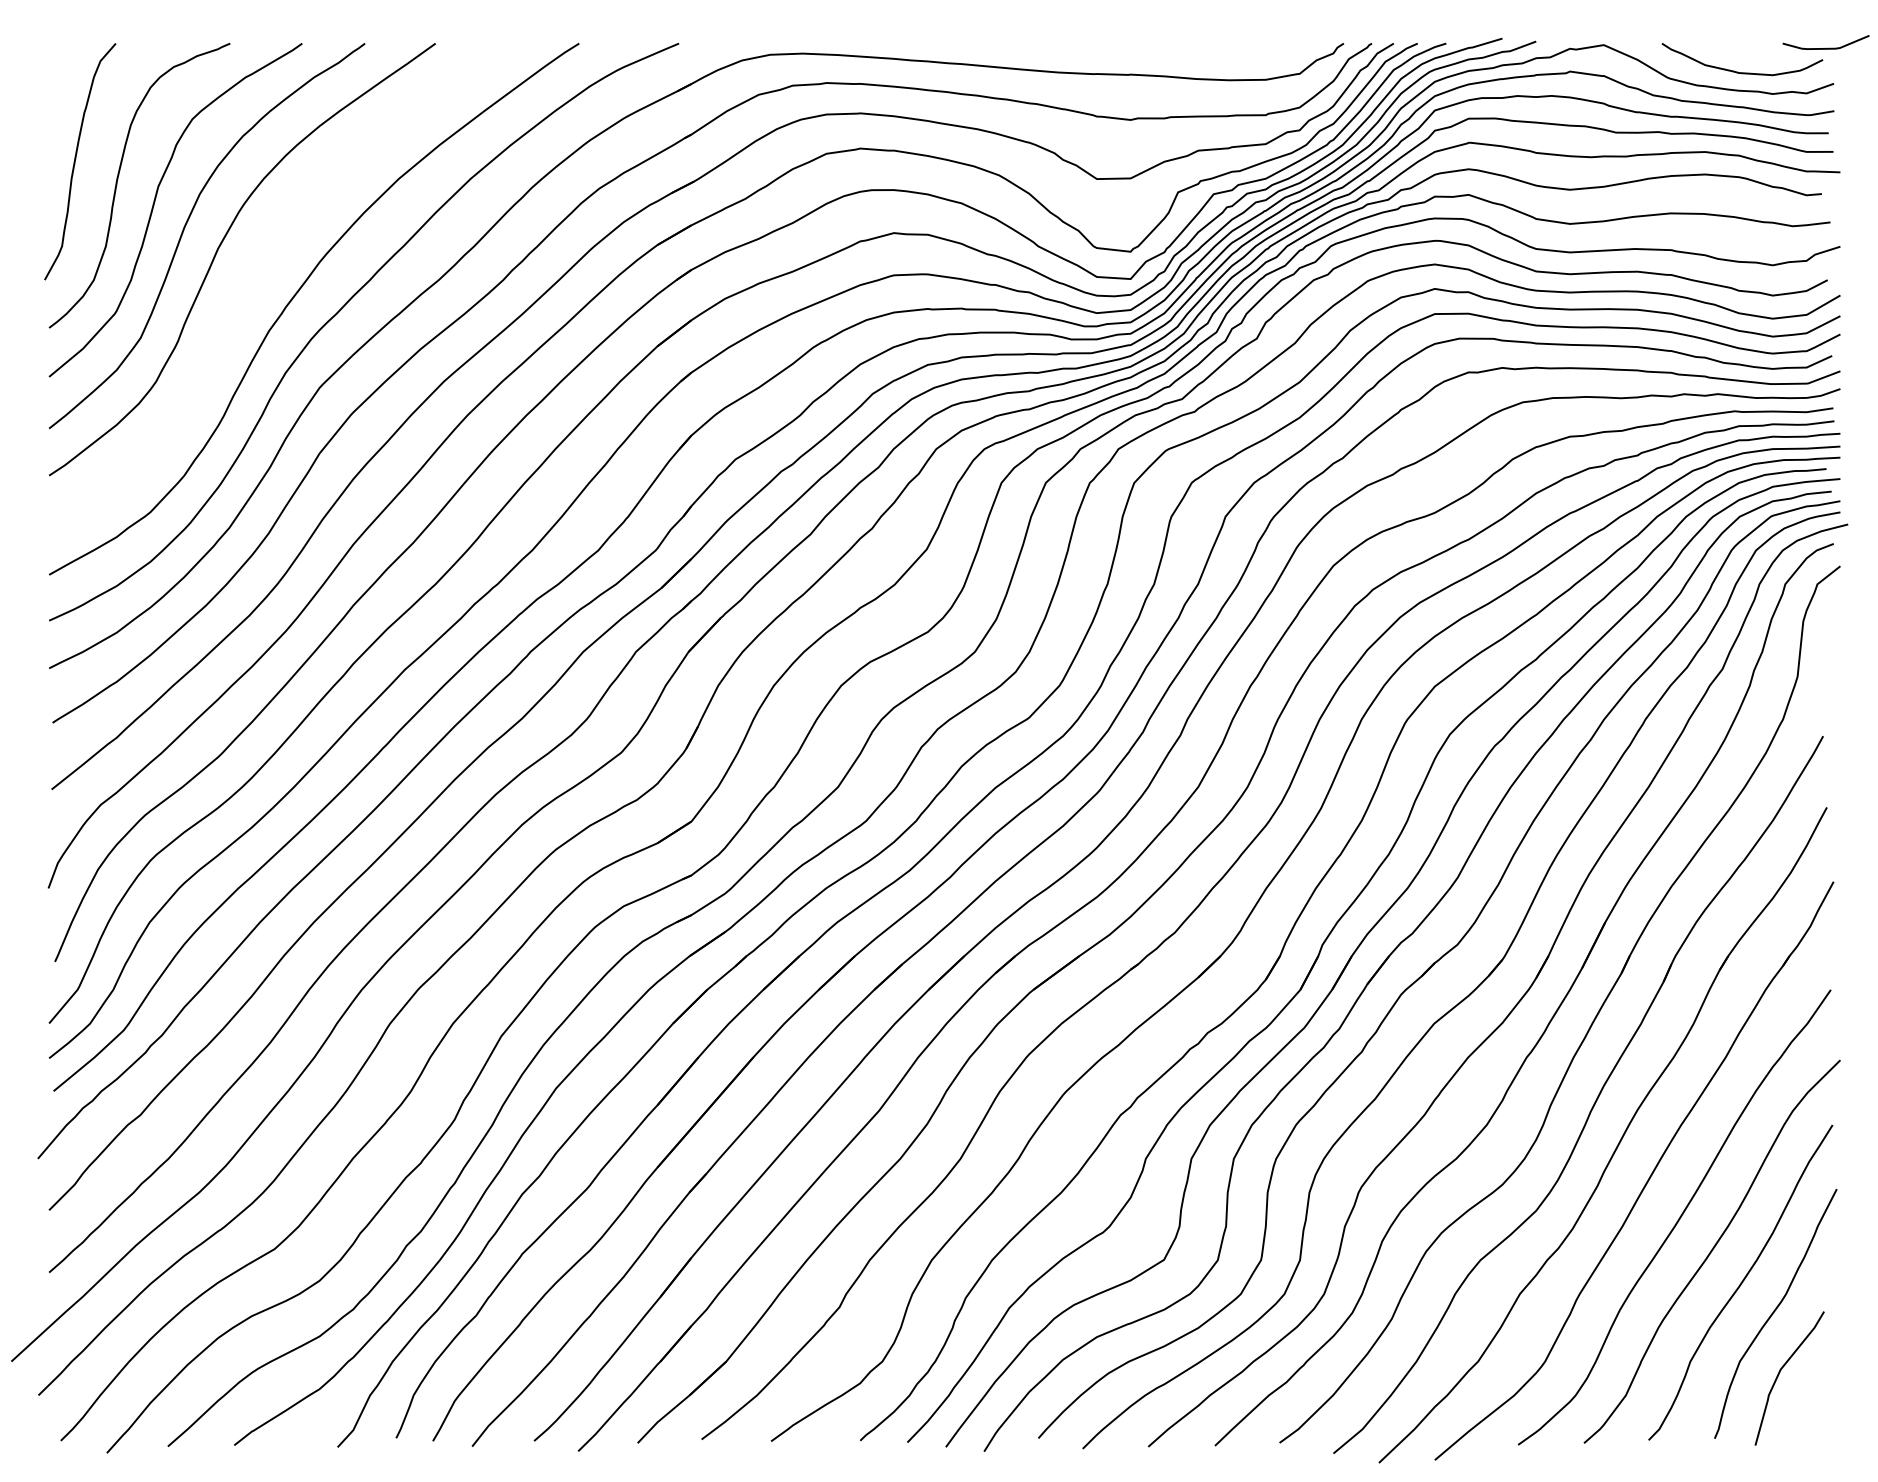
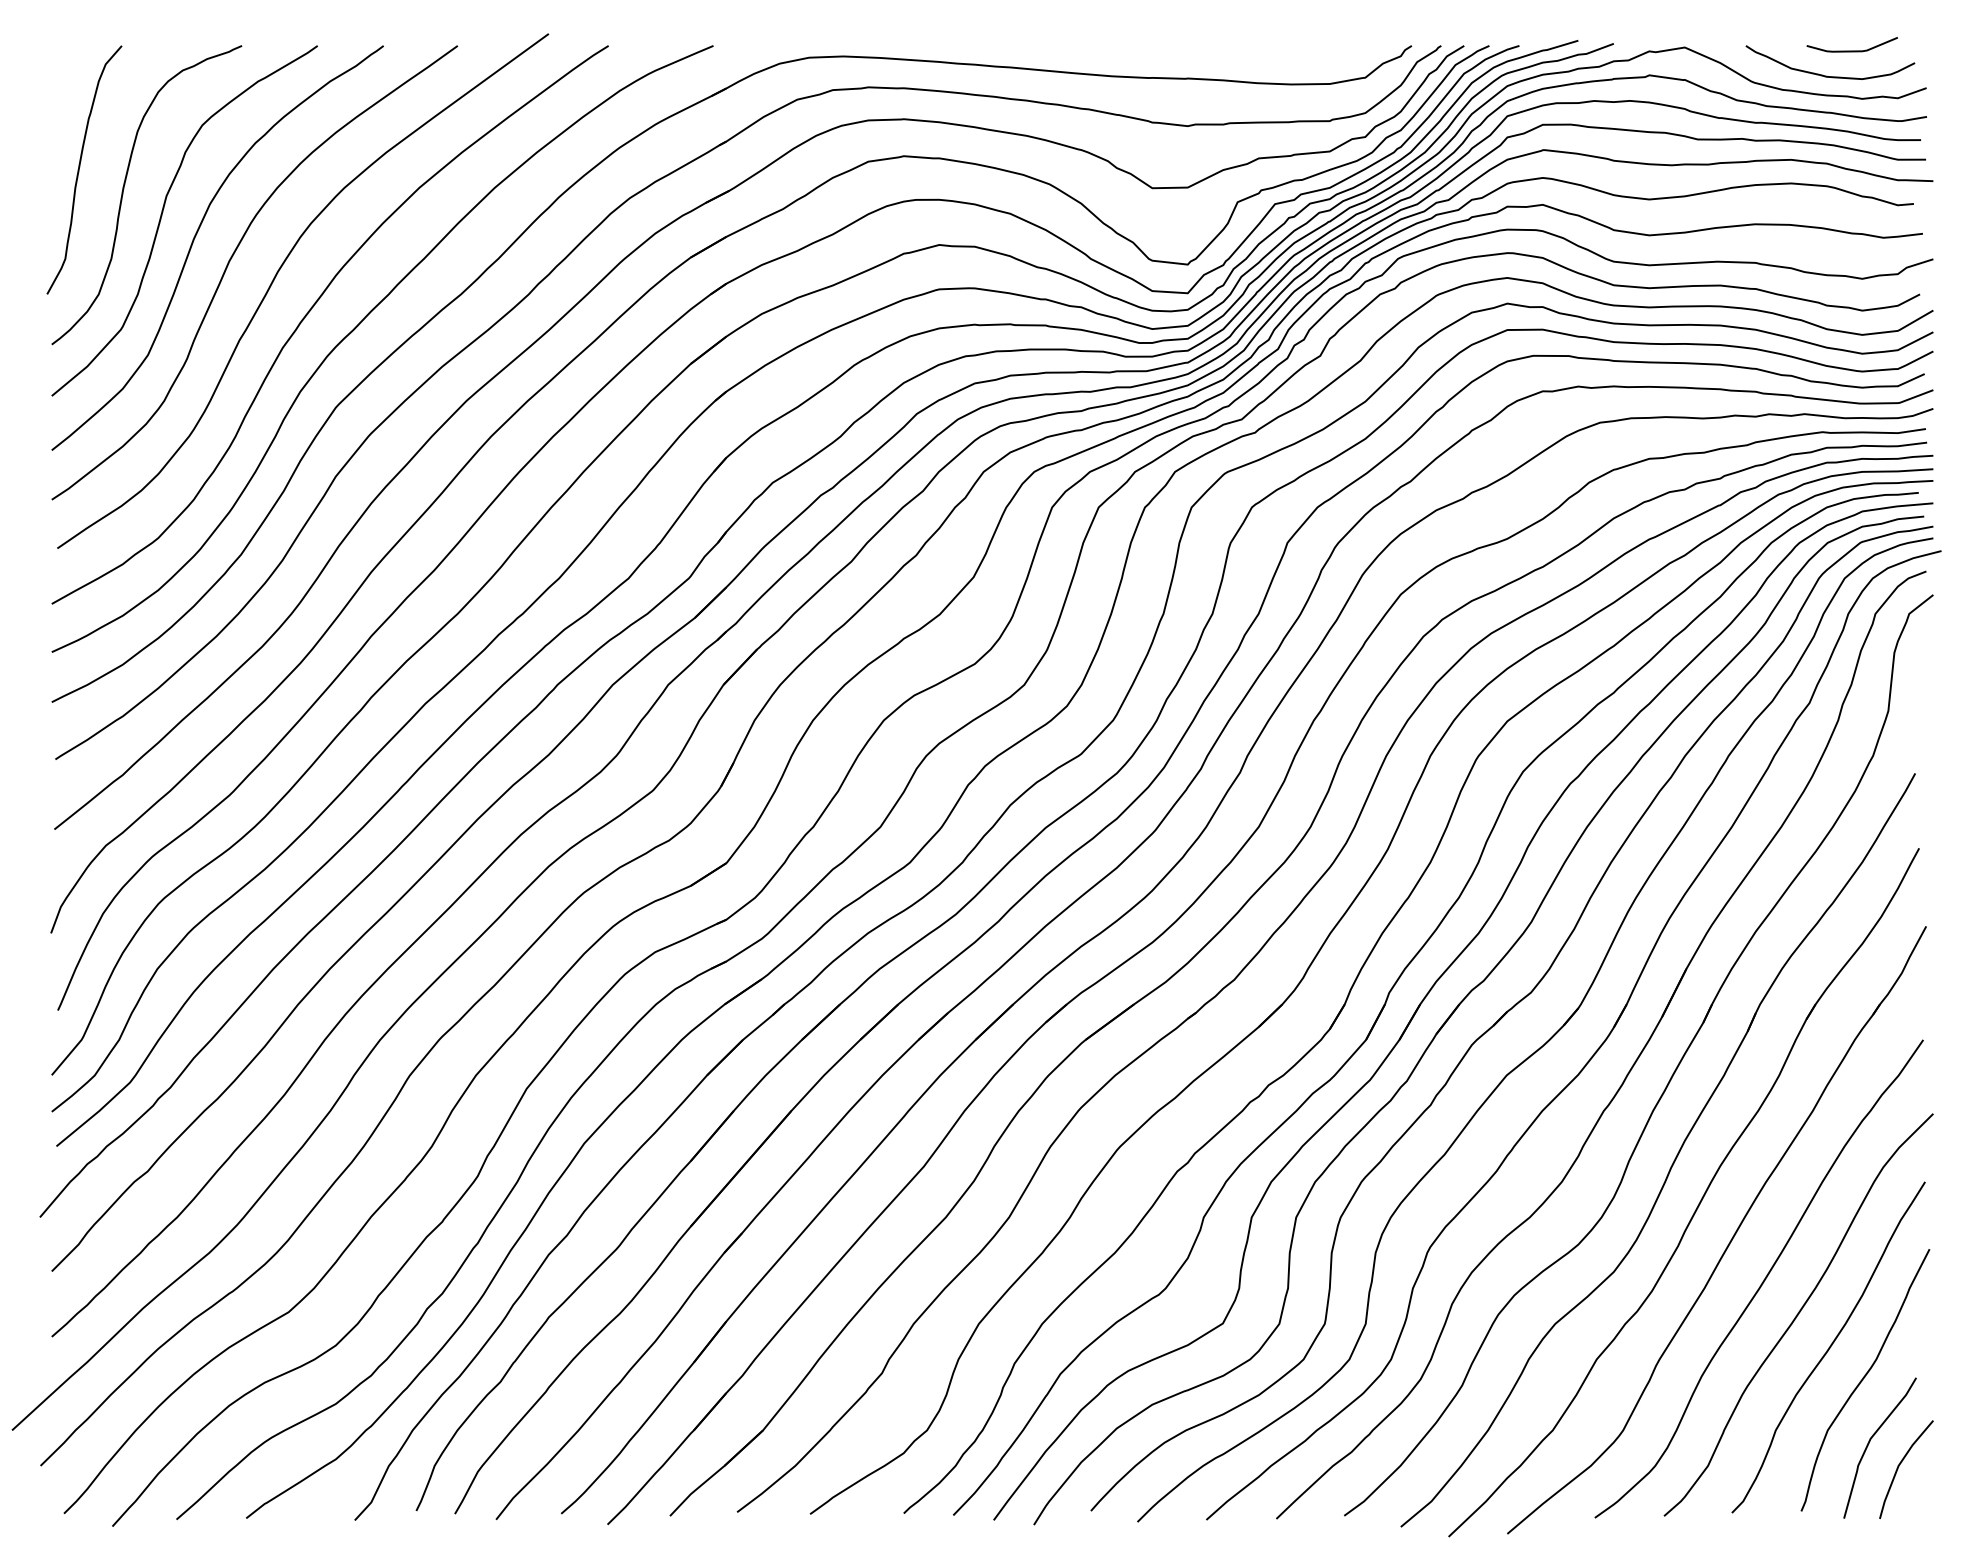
curve: (1825, 47) -> (1851, 50), moved
curve: (264, 260) -> (278, 273), added
line: (1808, 1395) -> (1899, 1466), added

